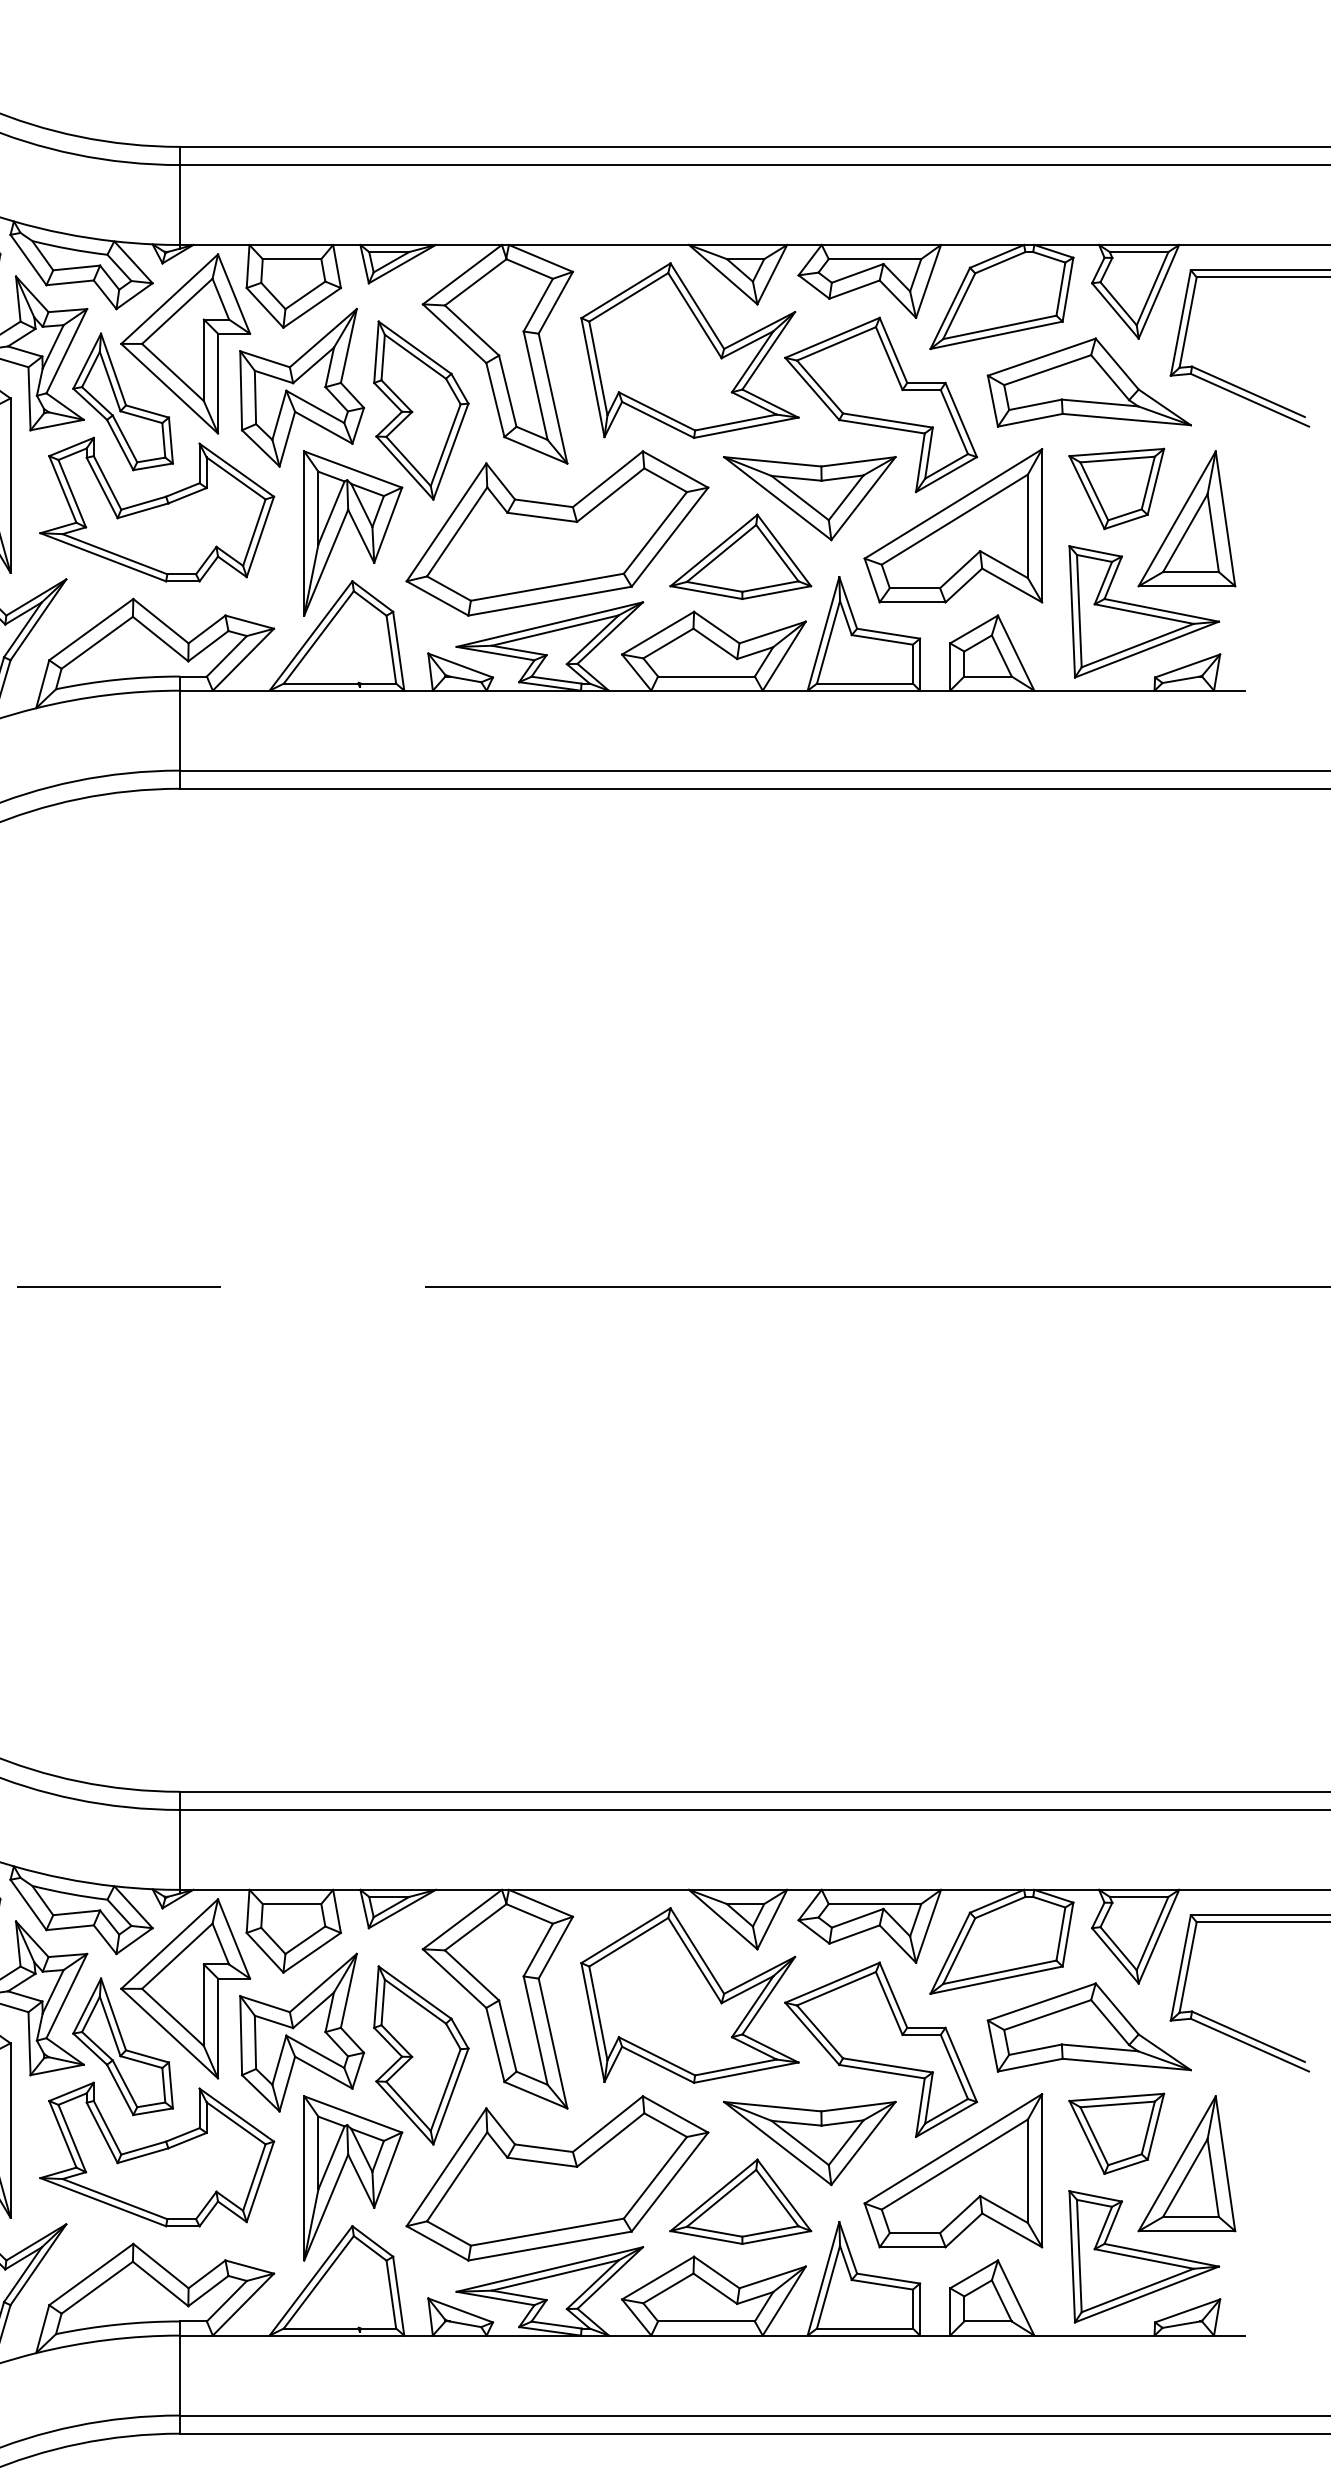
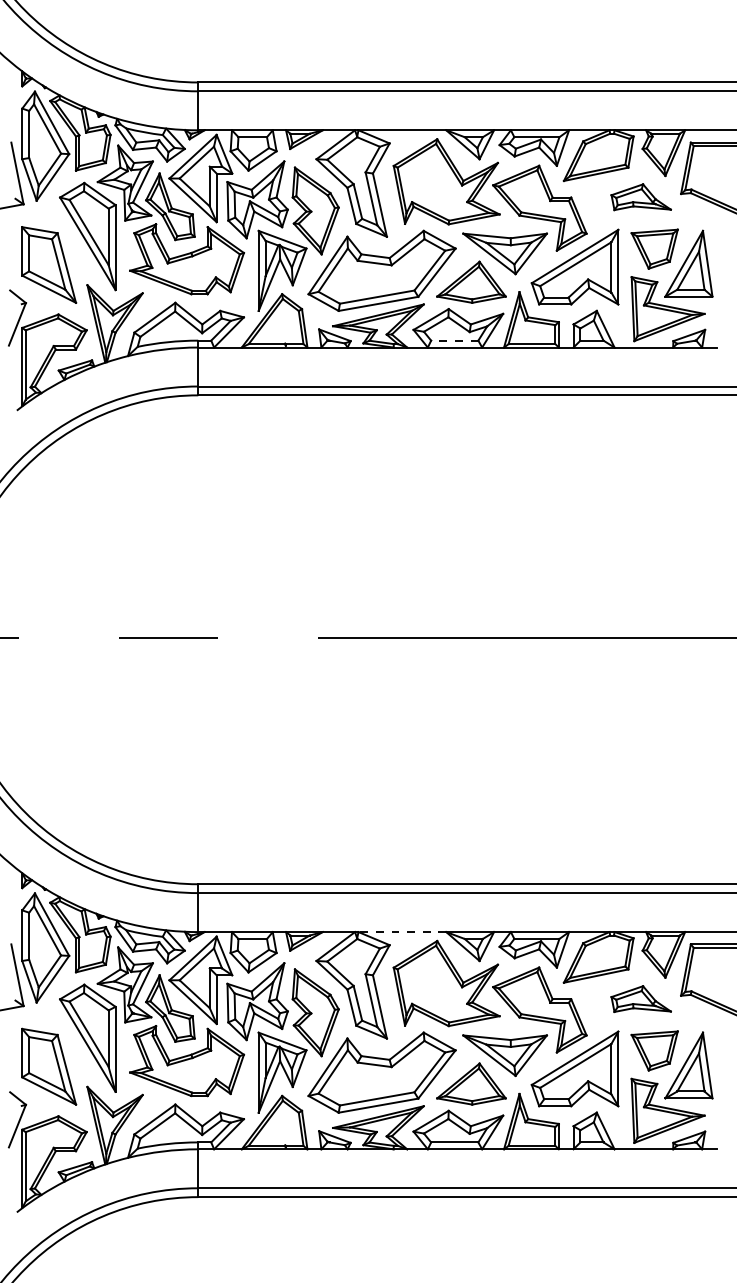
part: (1087, 380) -> (640, 196), size x0.6
line: (705, 676) -> (454, 340), solid -> dashed
line: (599, 1890) -> (402, 932), solid -> dashed
part: (1087, 2026) -> (640, 998), size x0.6

